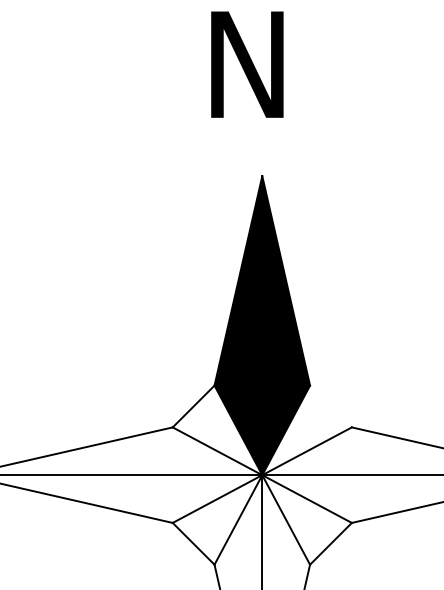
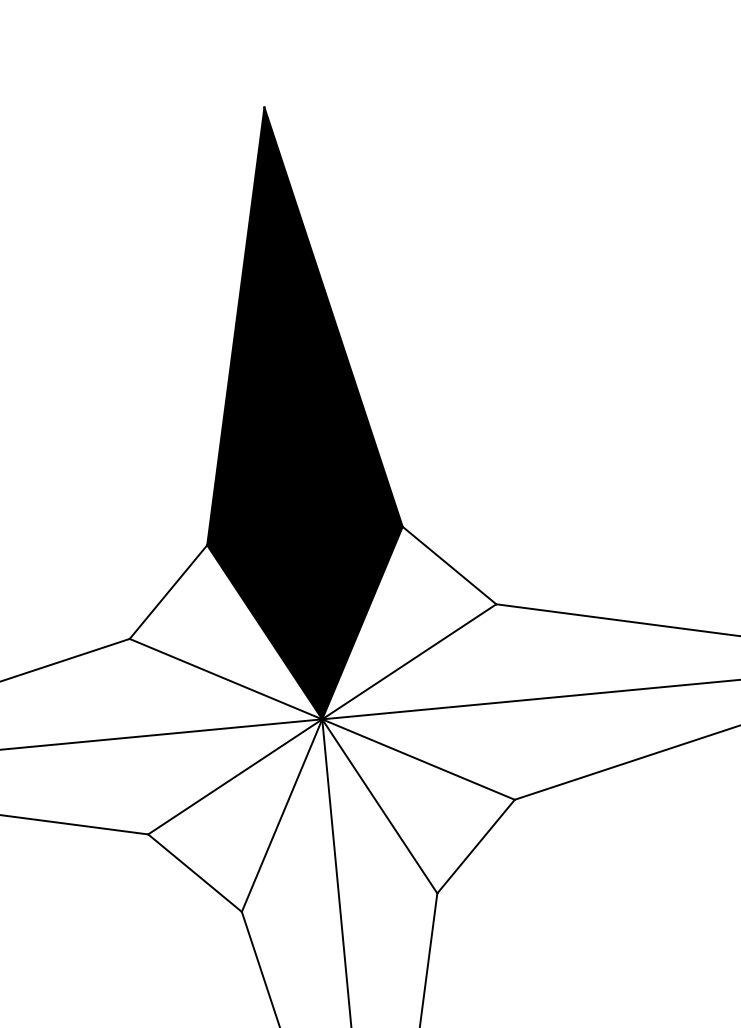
line: (330, 406) -> (448, 565), added

